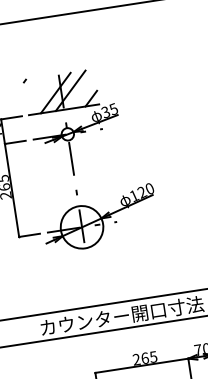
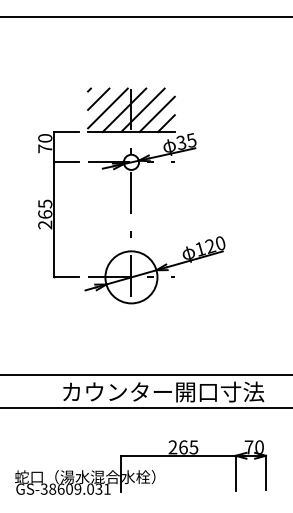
line: (33, 86) -> (98, 98), added
line: (82, 91) -> (156, 113), added
line: (41, 93) -> (107, 108), added

